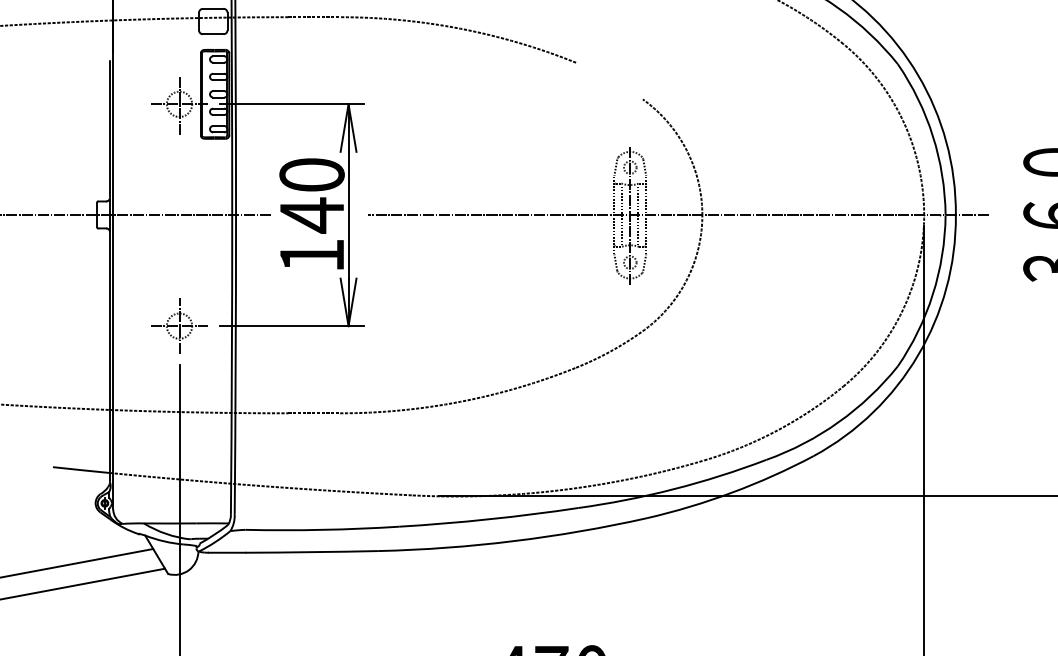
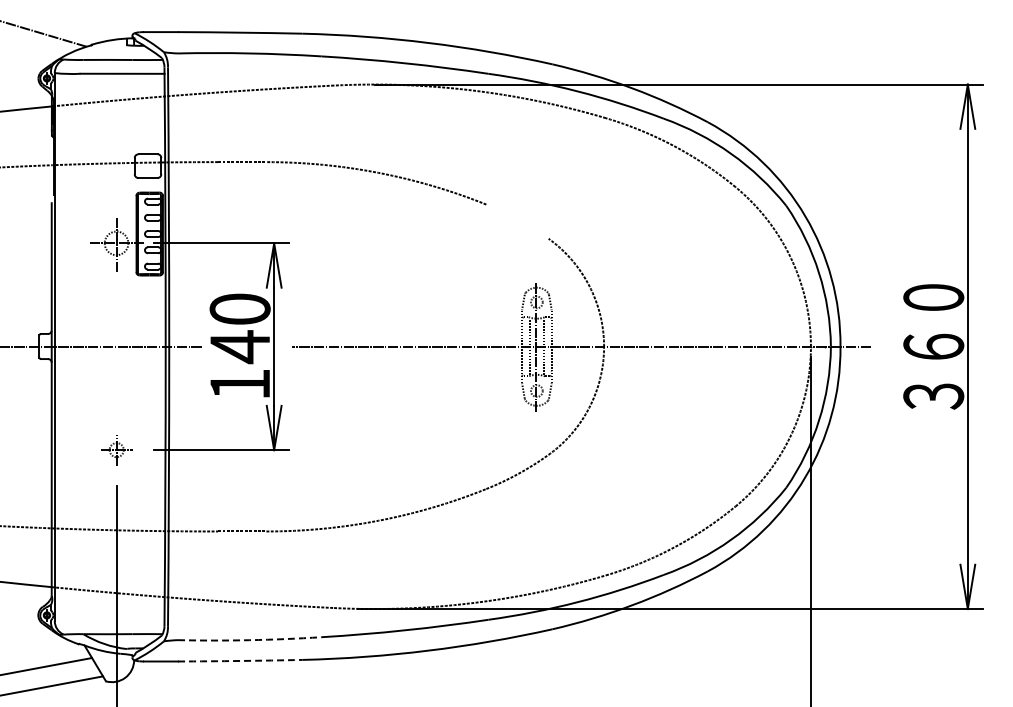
part: (179, 325) -> (116, 449), size x0.6
arc: (322, 530) -> (249, 640), solid -> dashed
arc: (312, 551) -> (240, 660), solid -> dashed

